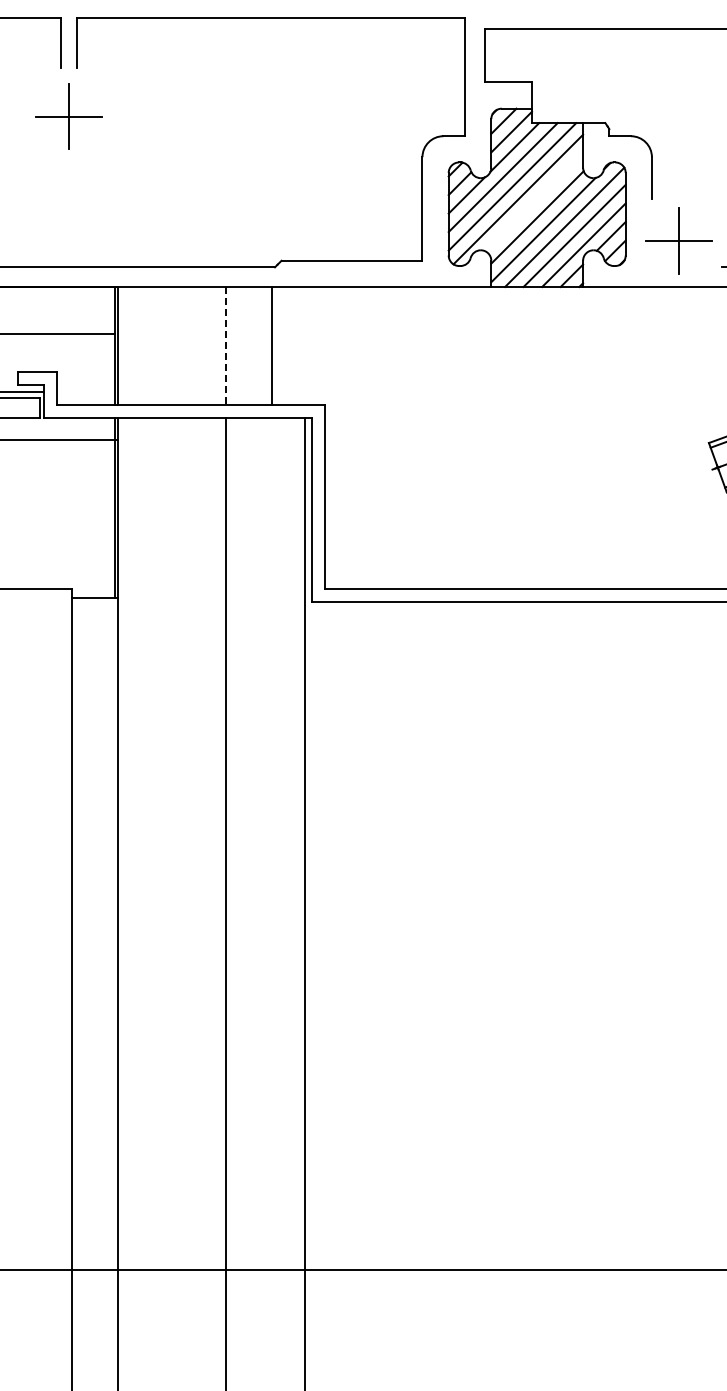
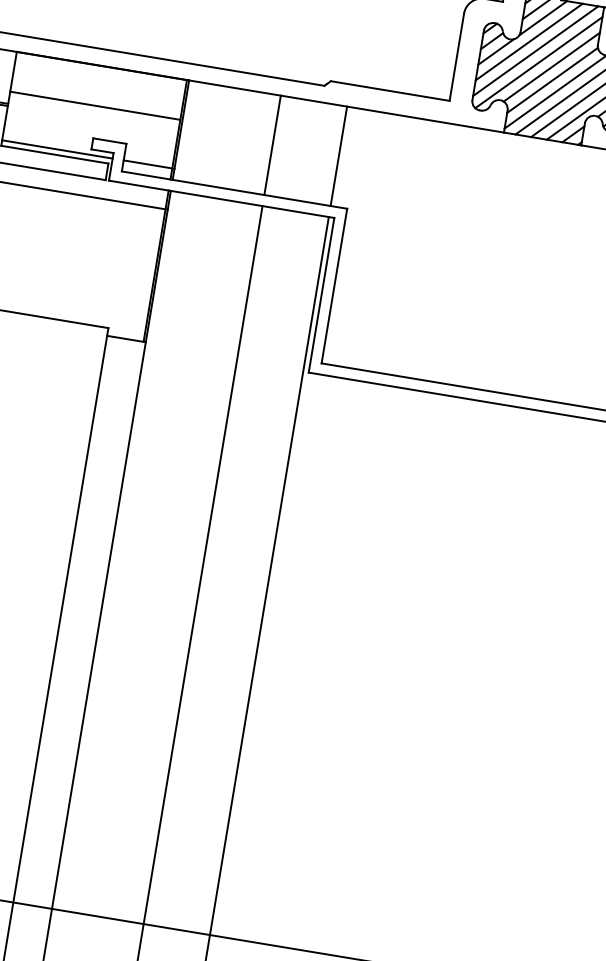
line: (534, 202) -> (552, 67), added
line: (226, 346) -> (272, 145), dashed -> solid
line: (272, 346) -> (339, 156), moved
line: (87, 391) -> (149, 164), added

